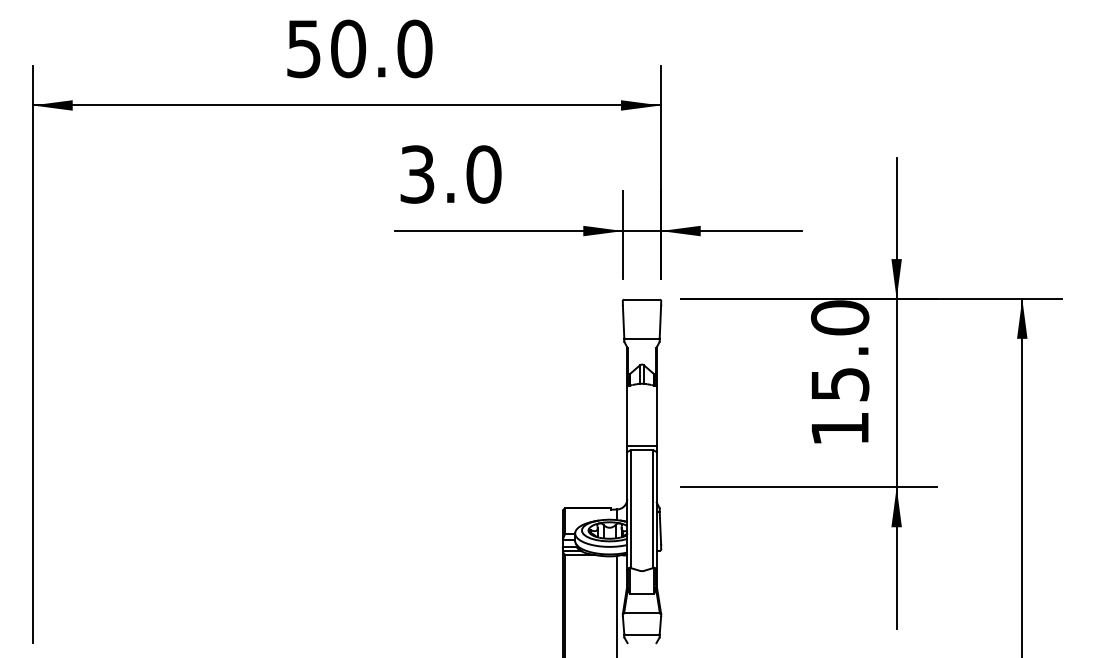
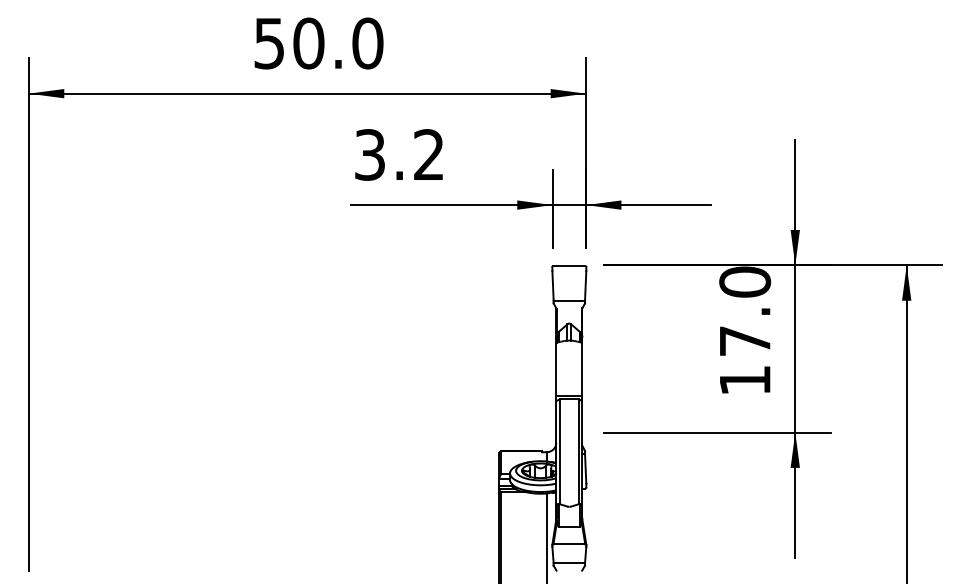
text: (483, 174) -> (428, 154), 3.0 -> 3.2
text: (840, 384) -> (745, 341), 15.0 -> 17.0

